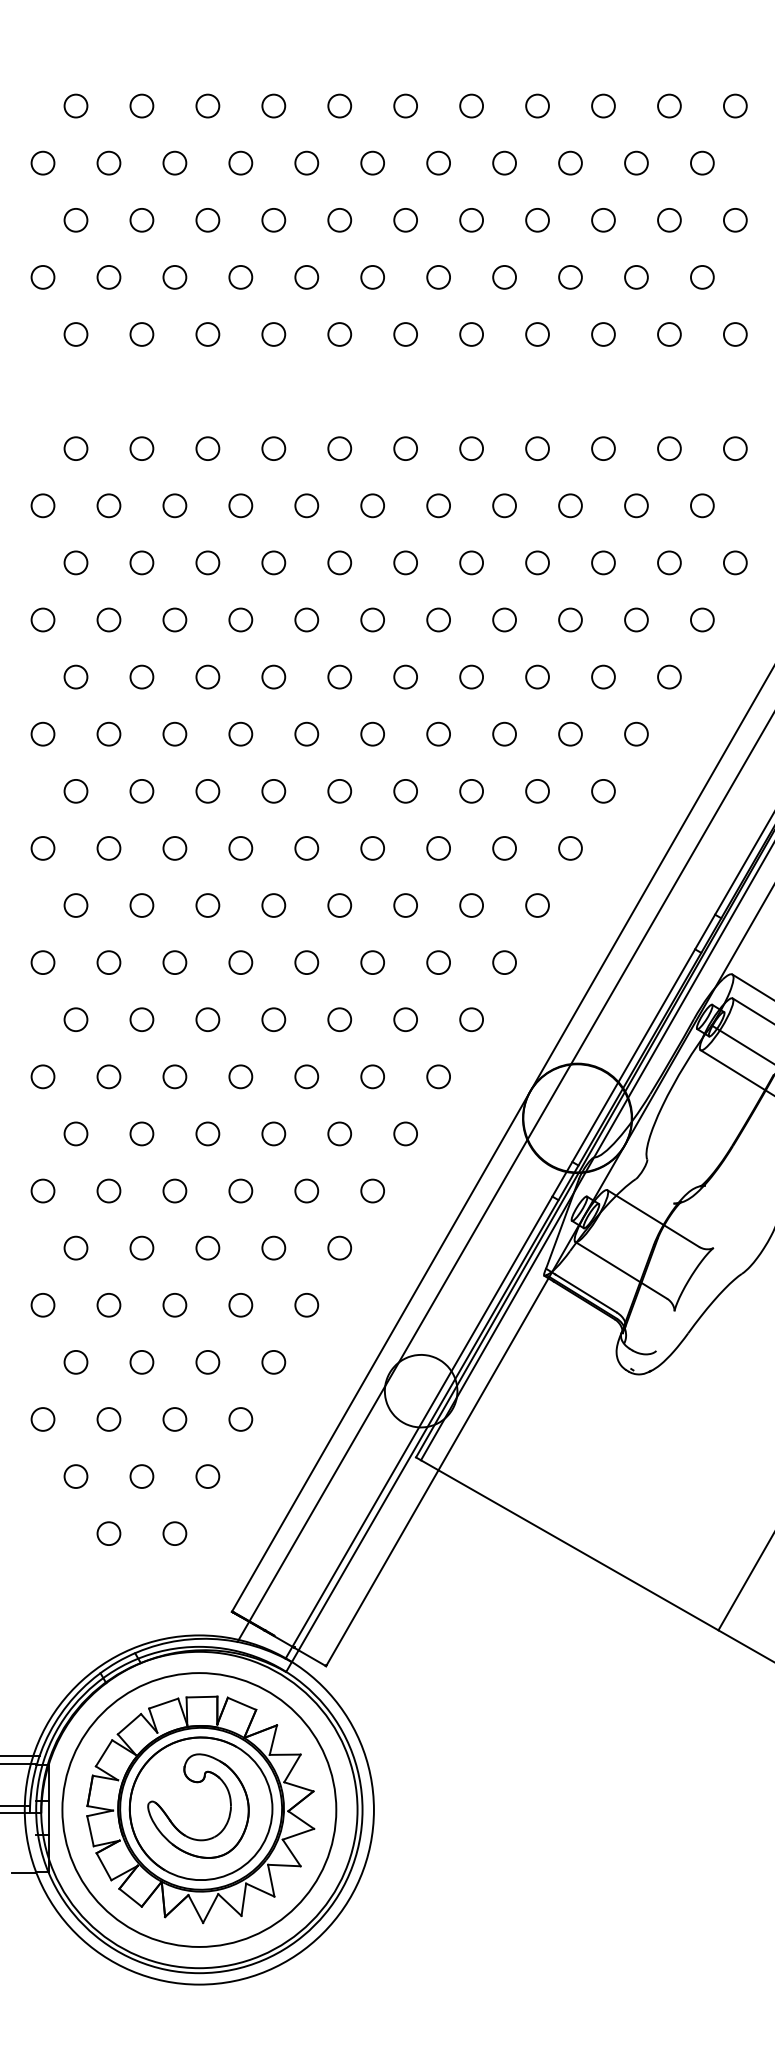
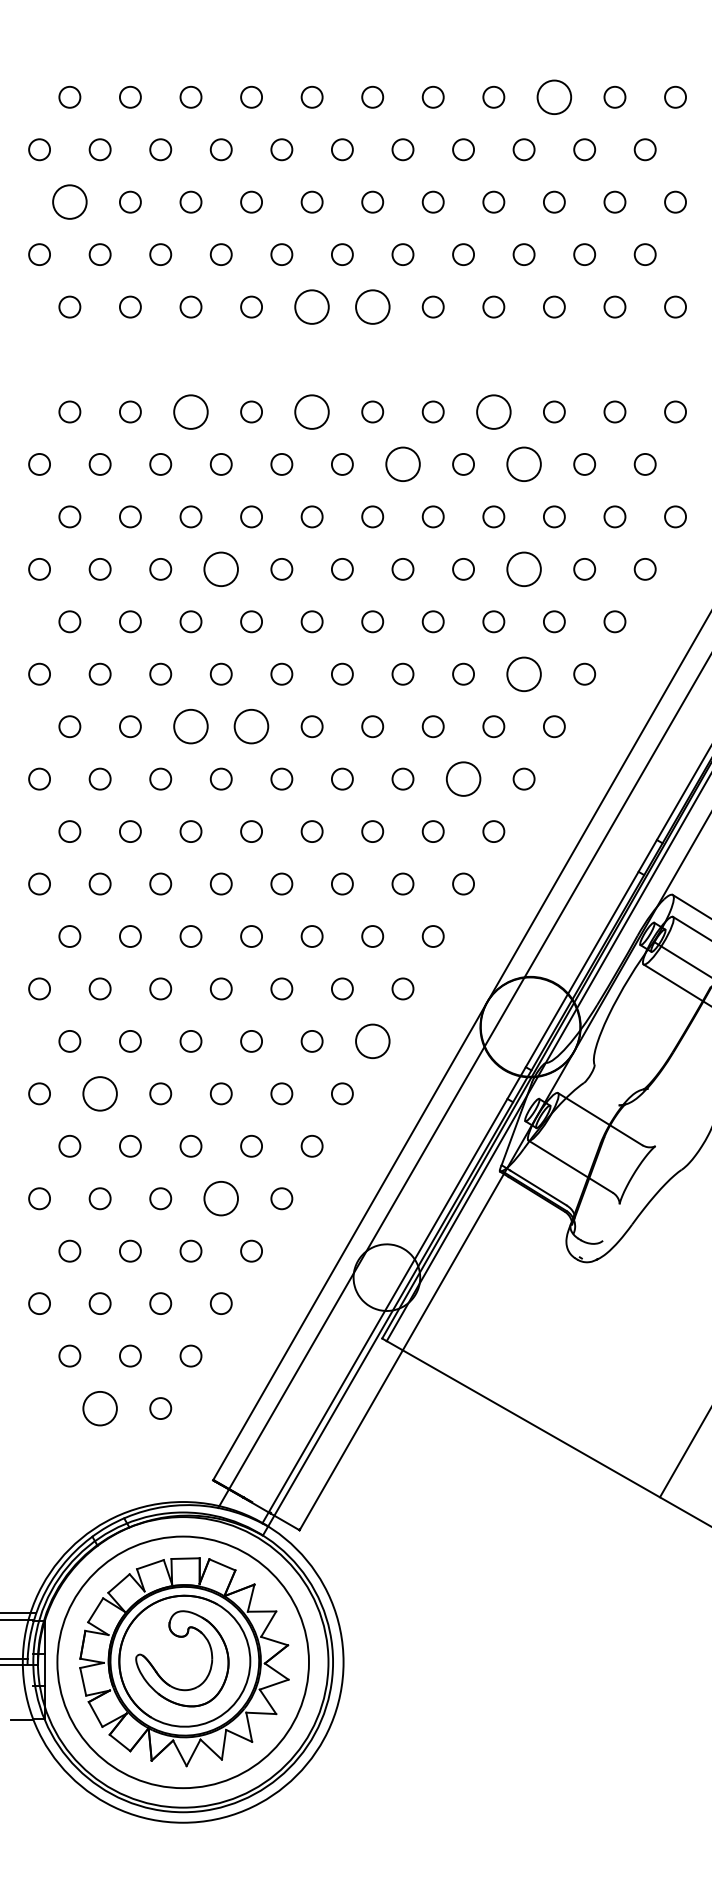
circle: (603, 105) -> (554, 96), size x1.6
circle: (75, 220) -> (69, 202), size x1.6
circle: (339, 334) -> (311, 307), size x1.6
circle: (405, 334) -> (372, 307), size x1.6
circle: (207, 448) -> (190, 411), size x1.6
circle: (339, 448) -> (311, 411), size x1.6
circle: (537, 448) -> (493, 411), size x1.6
circle: (438, 505) -> (402, 464), size x1.6
circle: (570, 505) -> (524, 464), size x1.6
circle: (240, 619) -> (220, 568), size x1.6
circle: (570, 619) -> (524, 568), size x1.6
circle: (570, 733) -> (524, 673), size x1.6
circle: (207, 791) -> (190, 726), size x1.6
circle: (273, 791) -> (251, 726), size x1.6
circle: (504, 848) -> (463, 779), size x1.6
circle: (405, 1133) -> (372, 1040), size x1.6
circle: (108, 1190) -> (99, 1093), size x1.6
circle: (240, 1305) -> (220, 1198), size x1.6
circle: (108, 1533) -> (99, 1408), size x1.6

